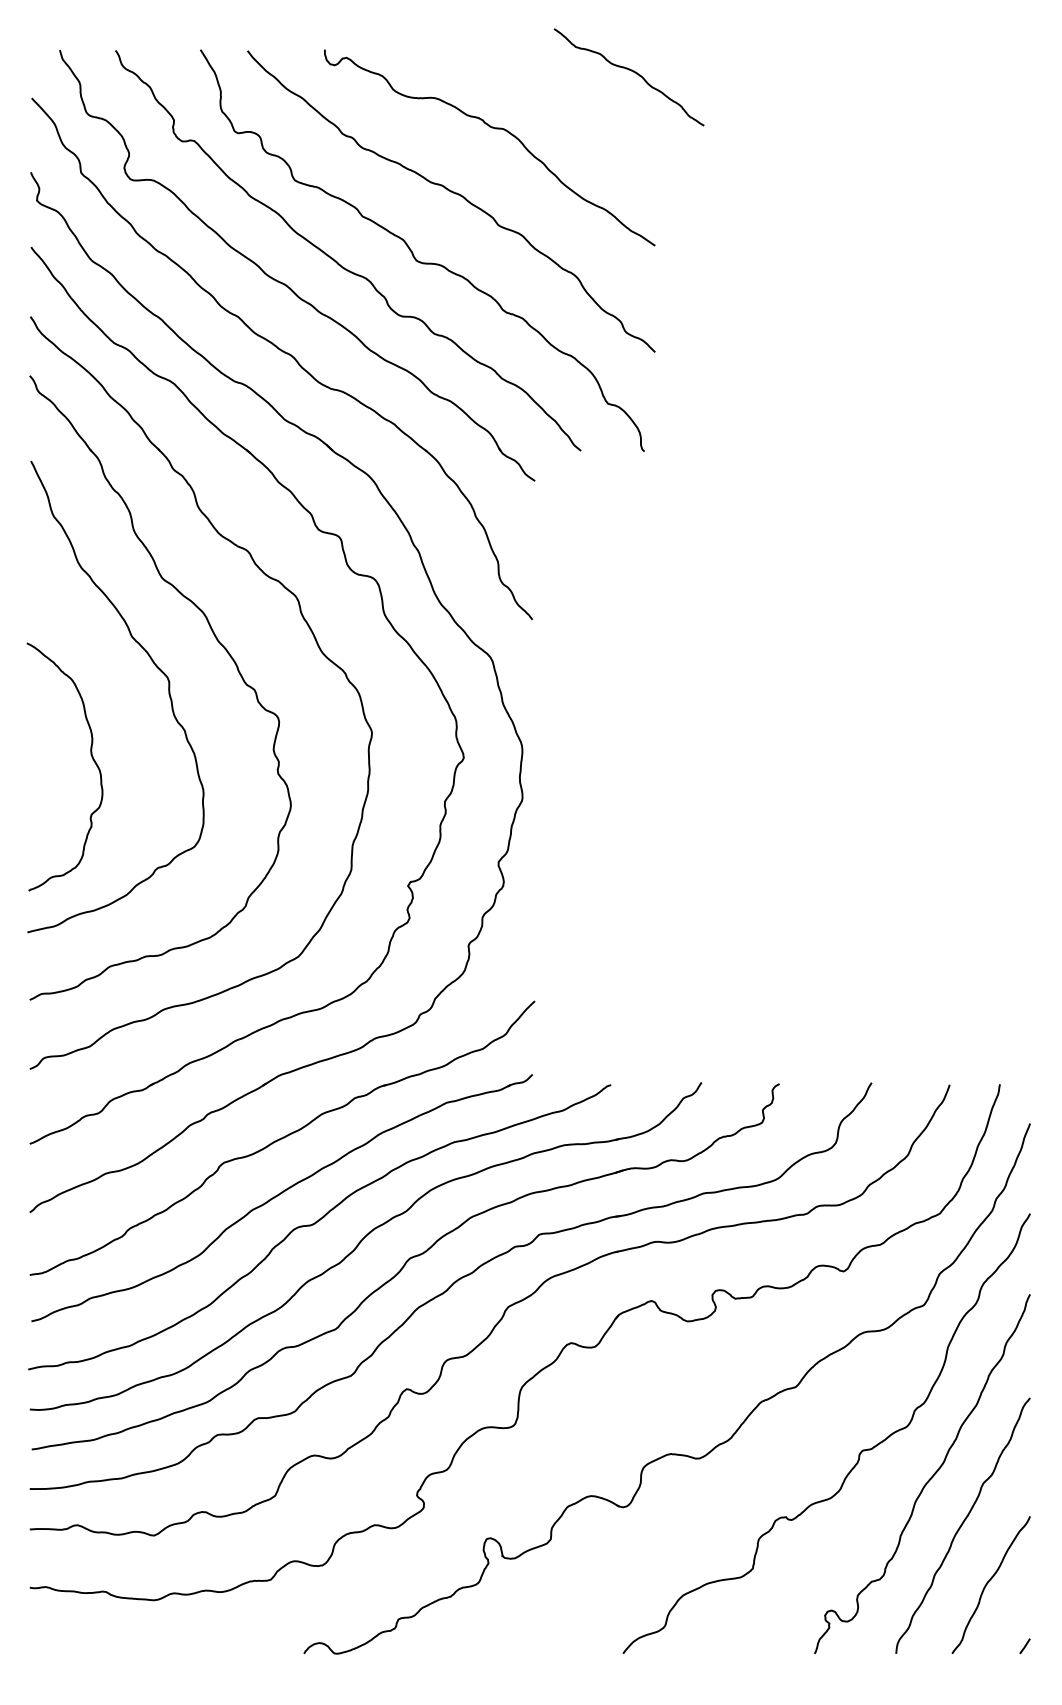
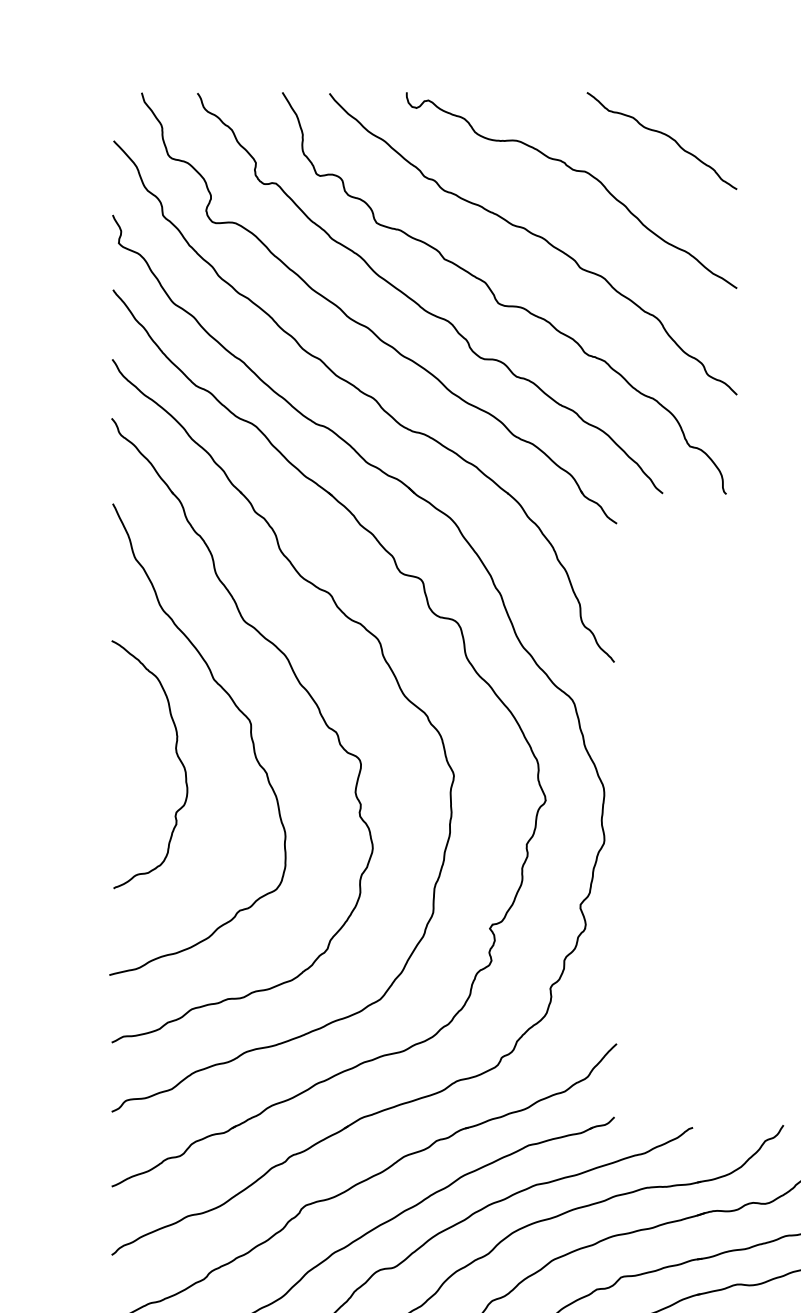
curve: (631, 71) -> (664, 135), moved
curve: (91, 757) -> (176, 755), moved

